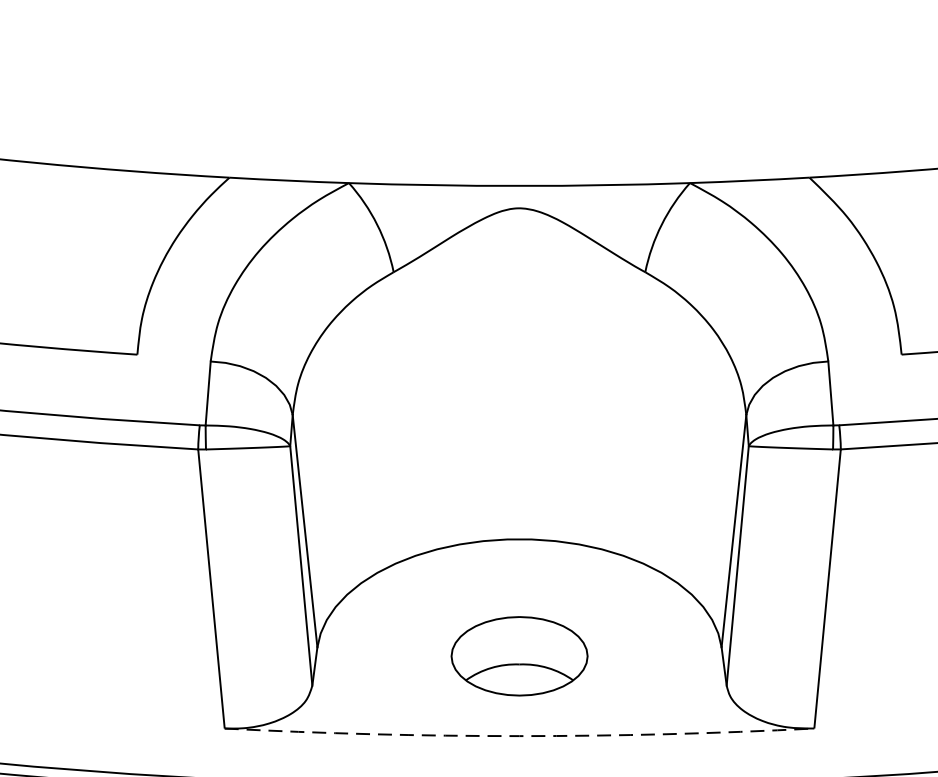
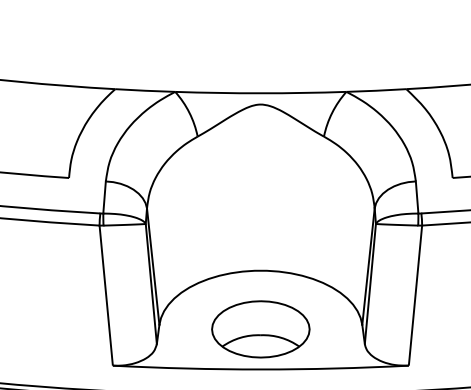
part: (518, 656) -> (260, 329), size x1.43
arc: (518, 736) -> (260, 369), dashed -> solid

